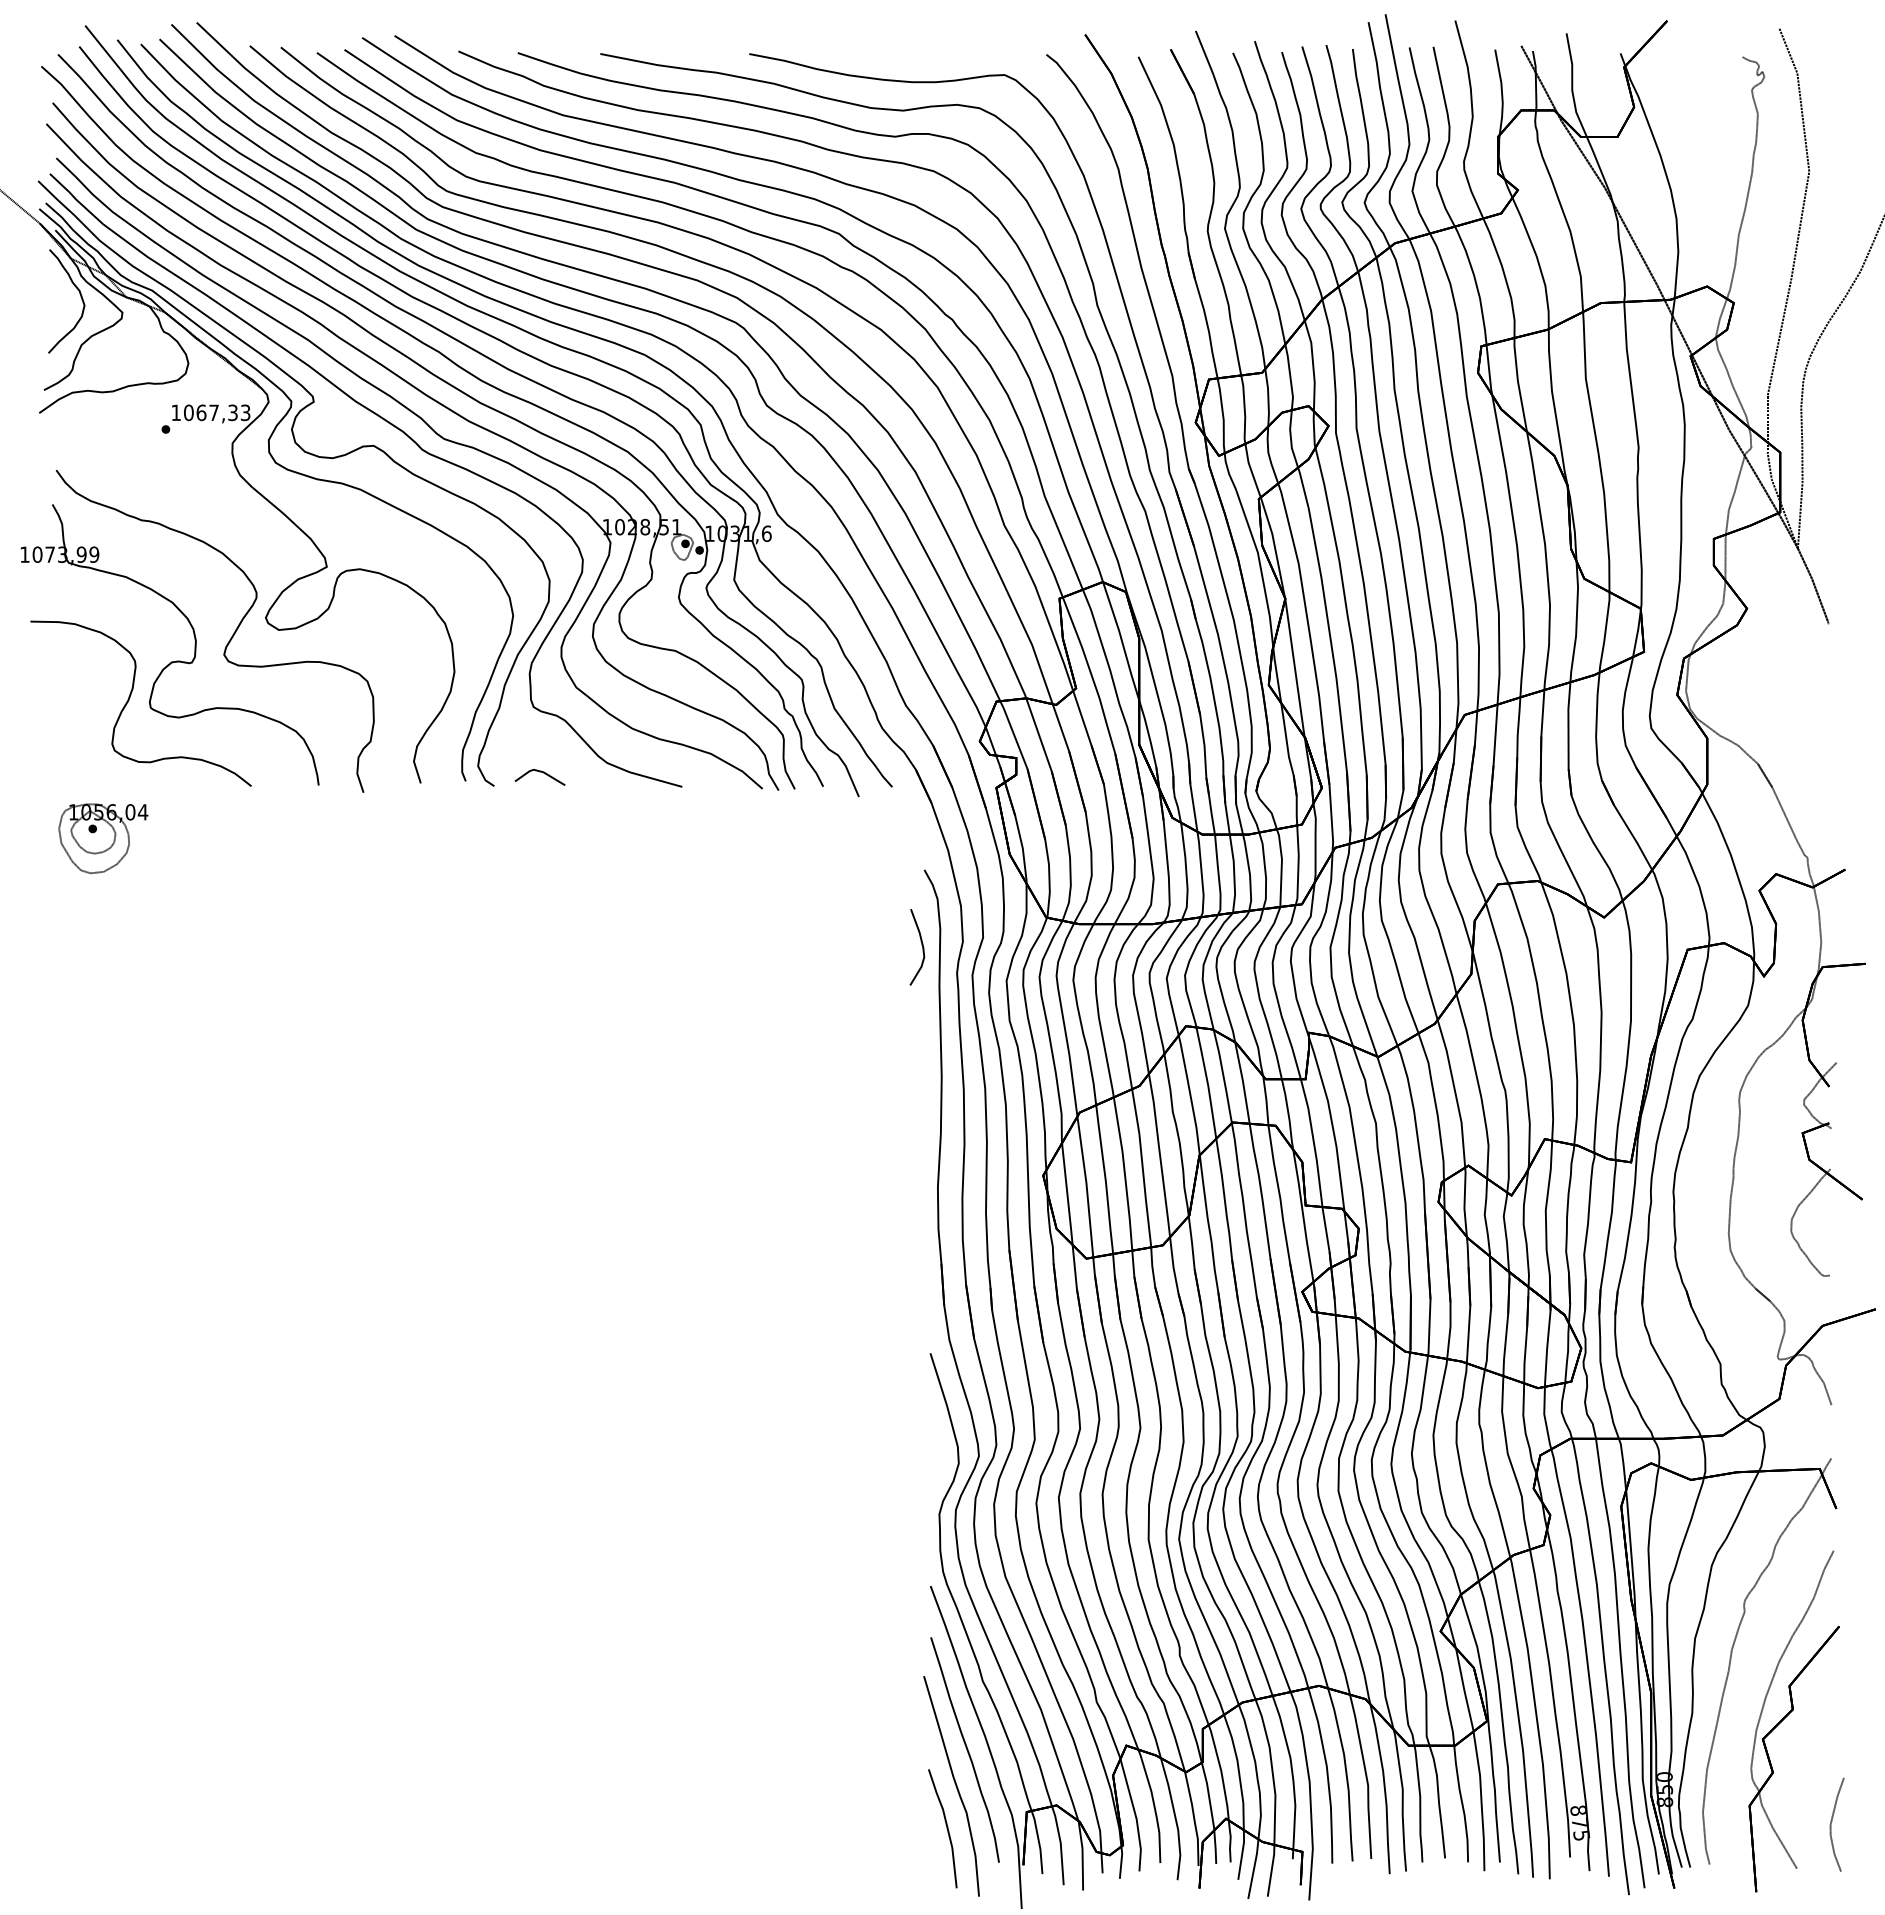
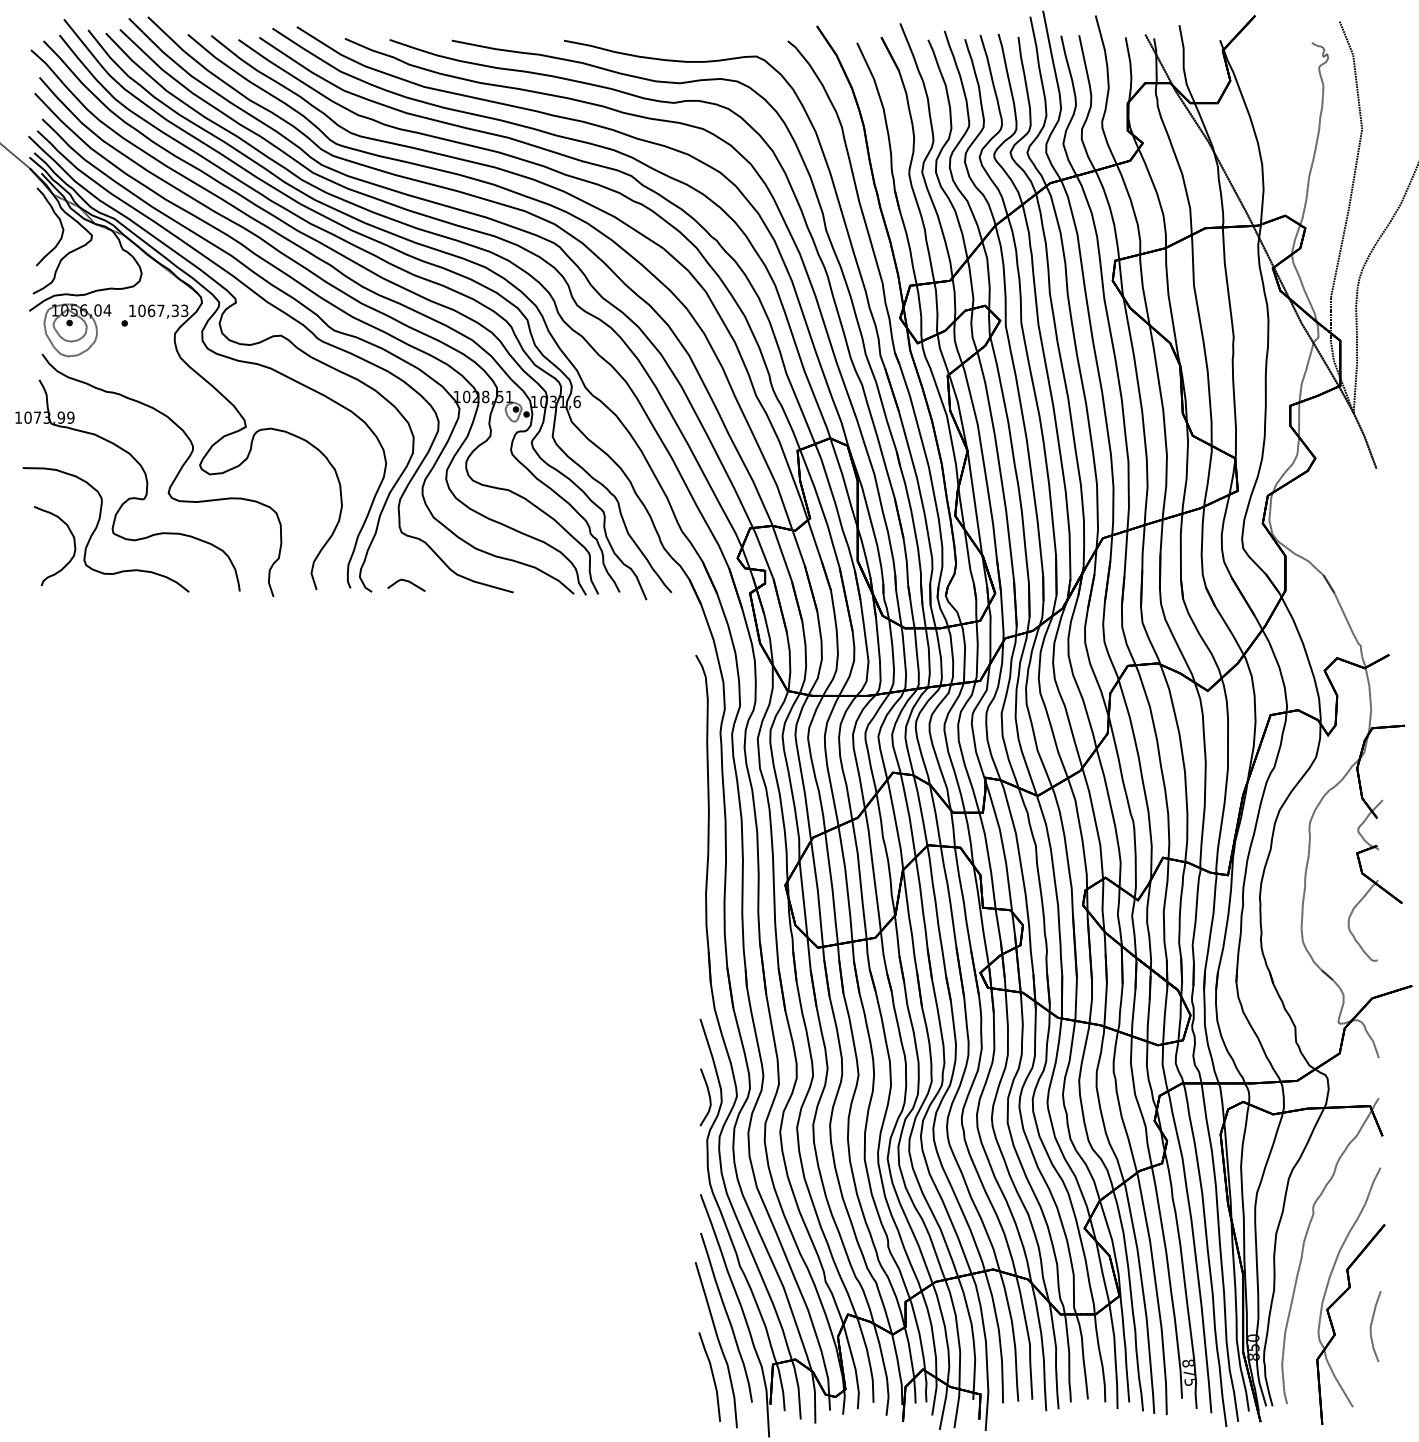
part: (98, 723) -> (73, 544), added
part: (103, 838) -> (77, 330), moved
curve: (921, 945) -> (708, 1095), moved
curve: (1832, 1822) -> (1372, 1324), moved

